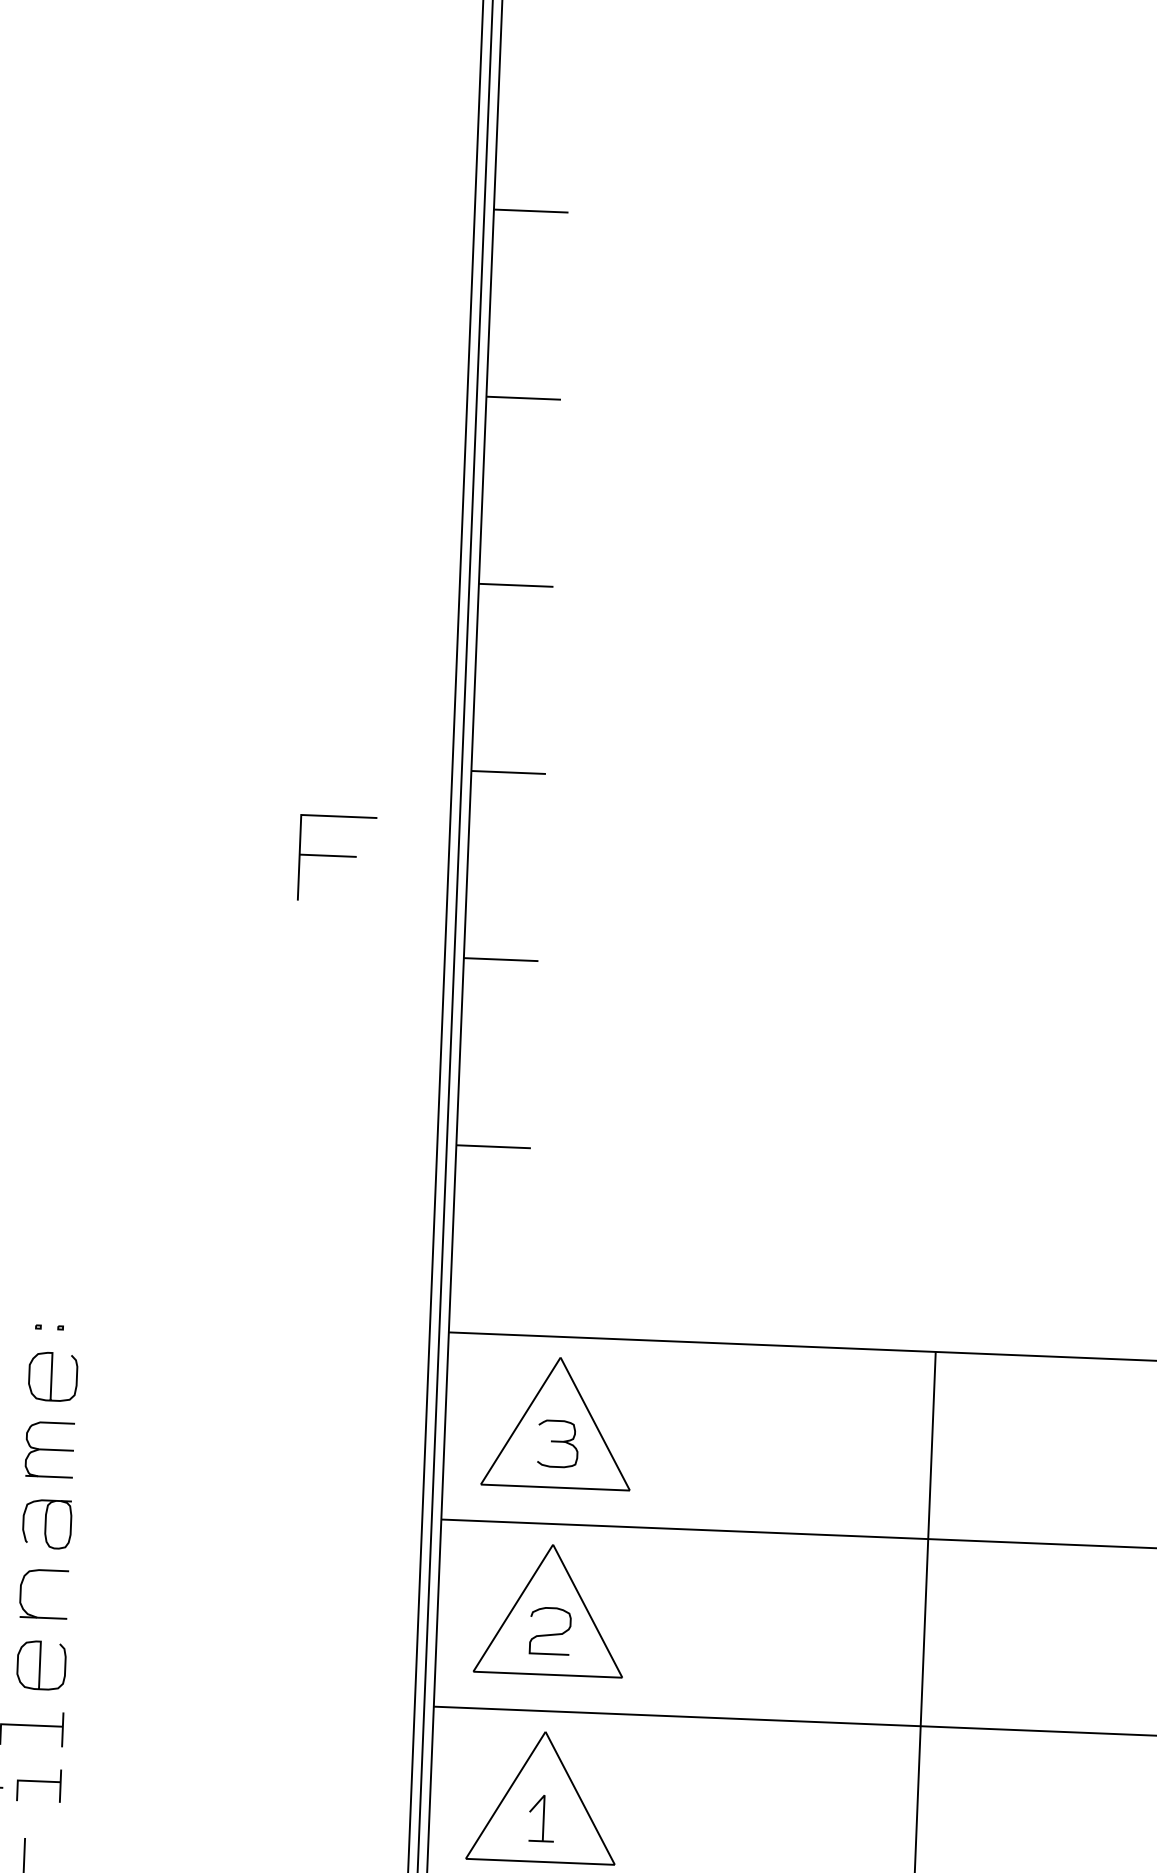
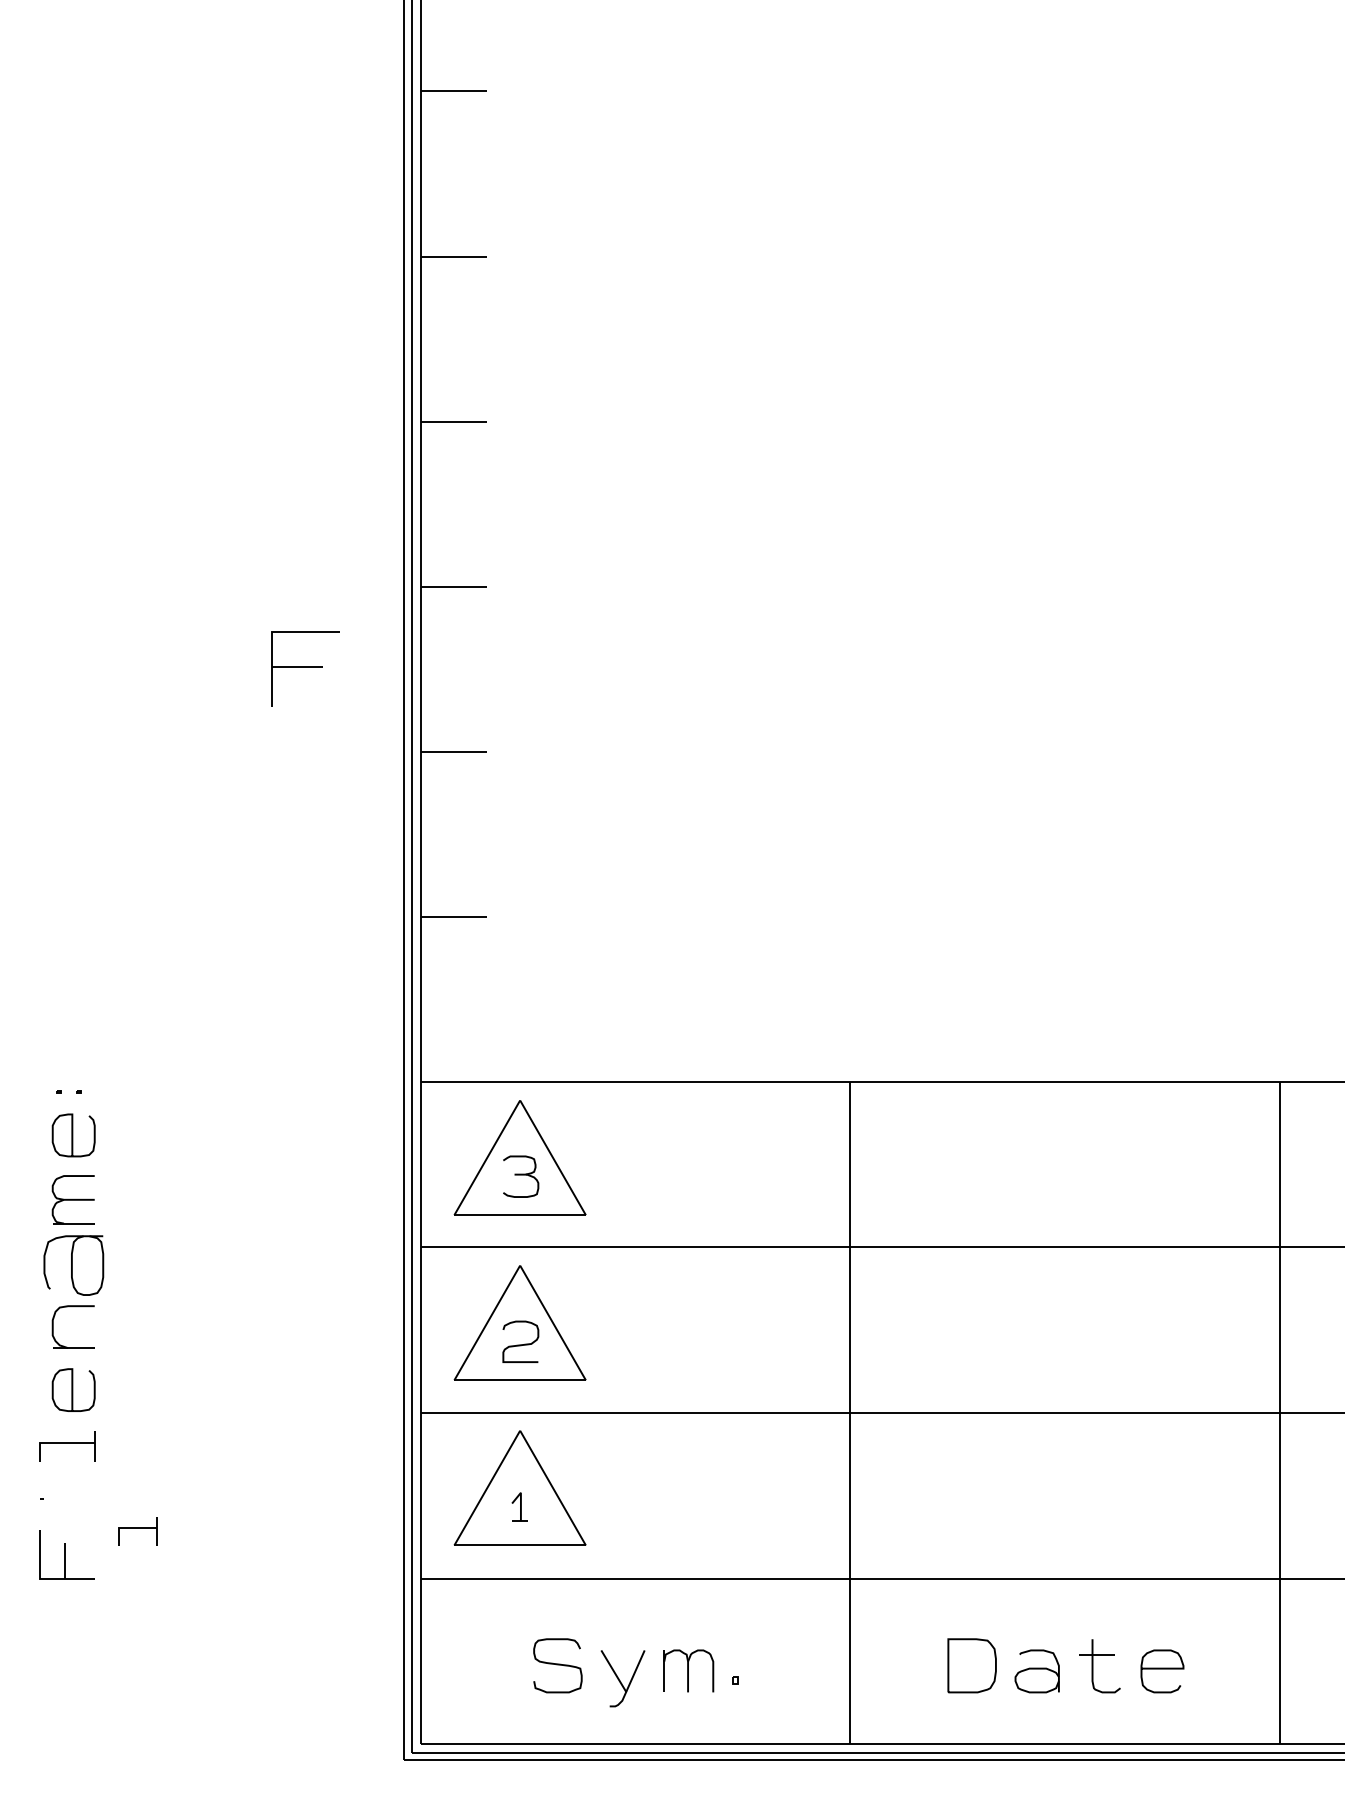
part: (46, 1524) -> (73, 1265), size x1.4
part: (38, 1784) -> (137, 1531), moved
part: (541, 1817) -> (519, 1506), size x0.7

